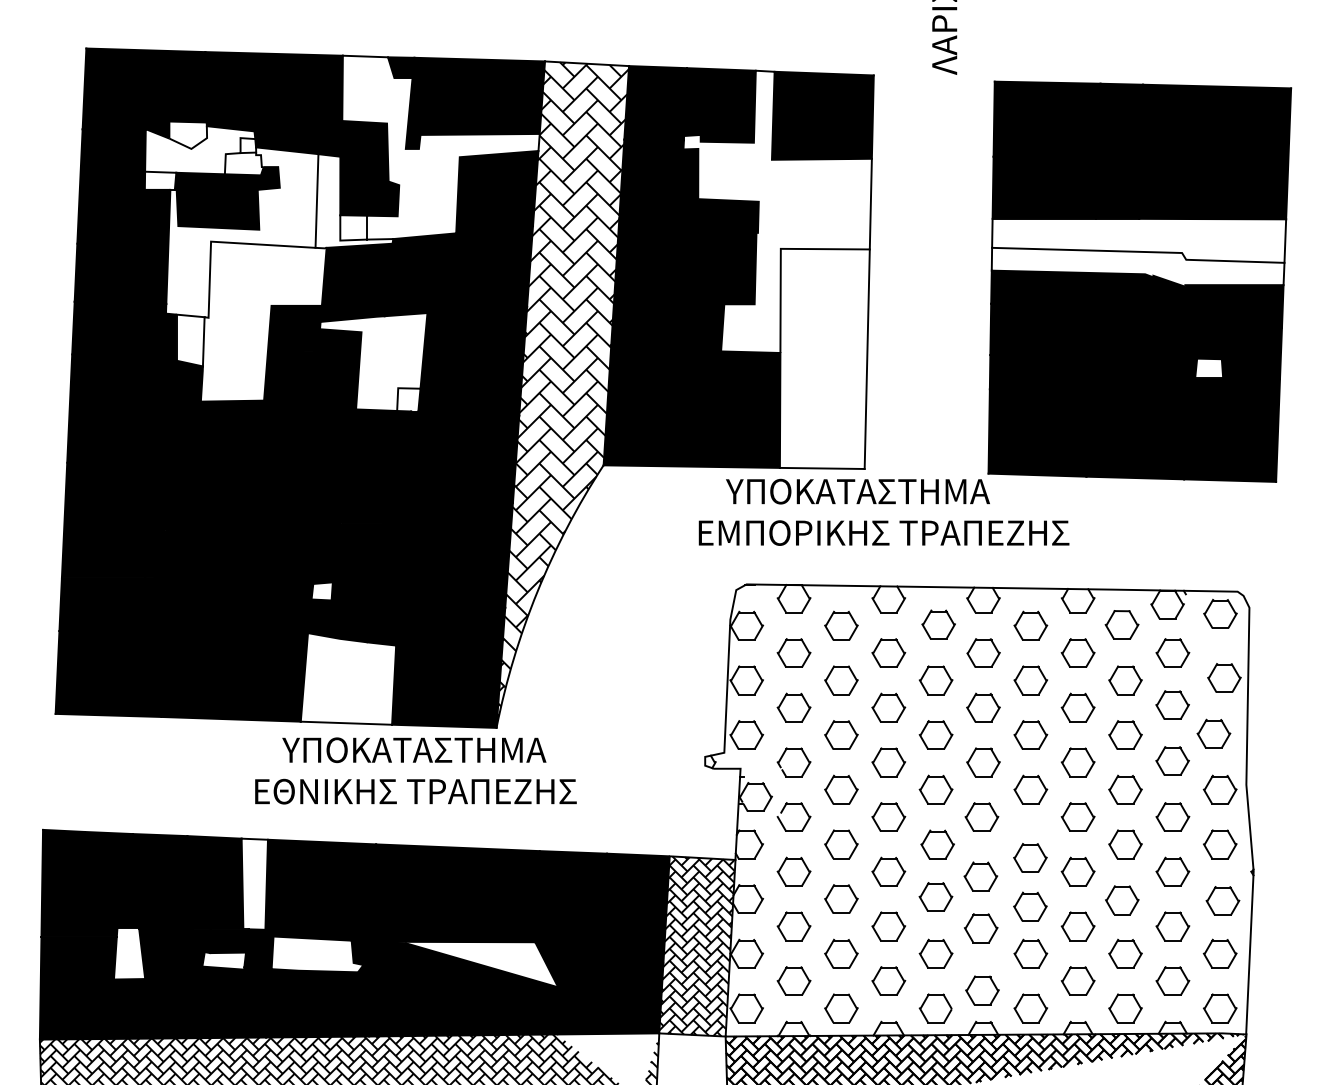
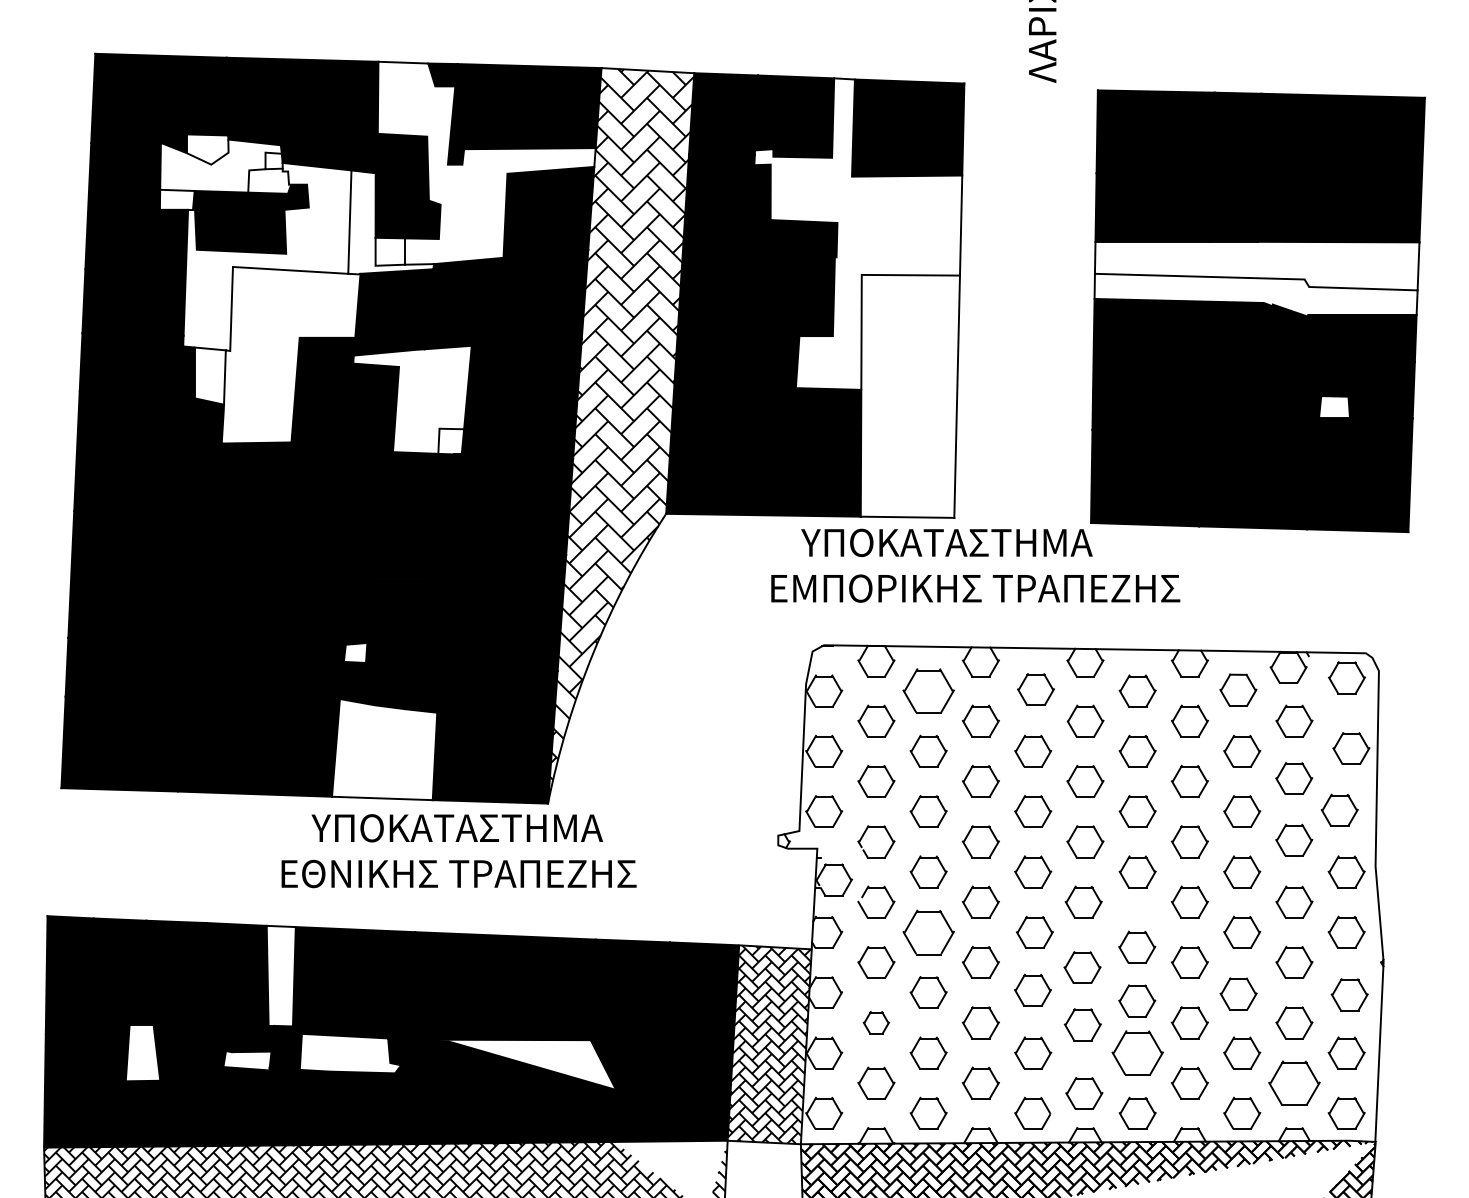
part: (841, 625) -> (928, 690), size x1.4
part: (841, 843) -> (928, 931), size x1.4
part: (794, 926) -> (876, 1022), size x0.7
part: (1030, 953) -> (1137, 1052), size x1.4
part: (1172, 980) -> (1294, 1082), size x1.4

